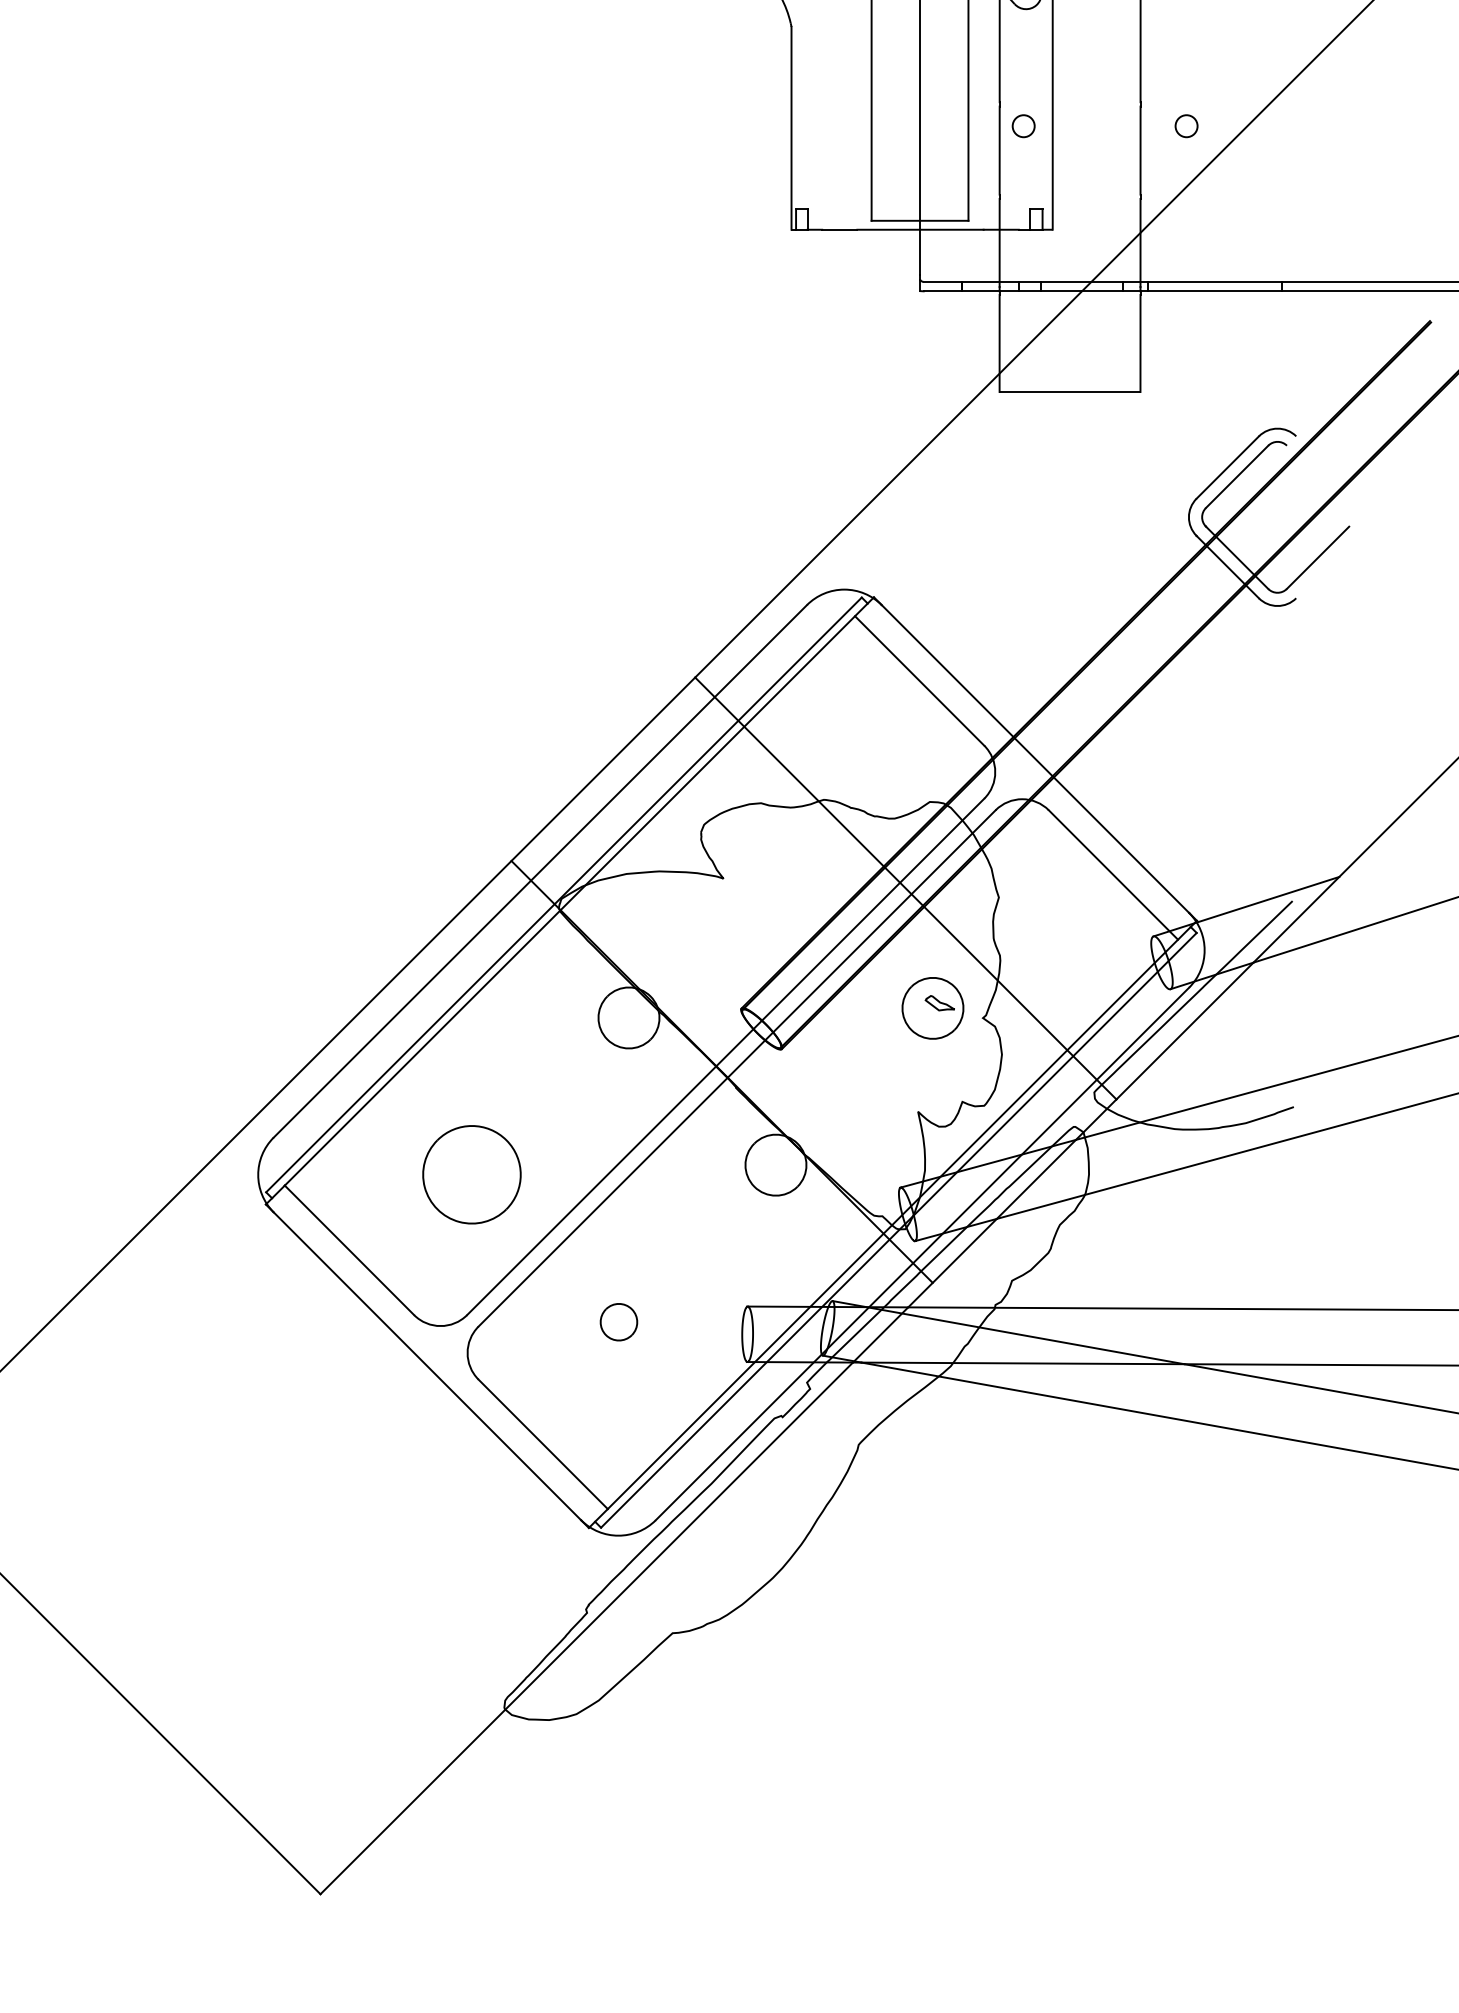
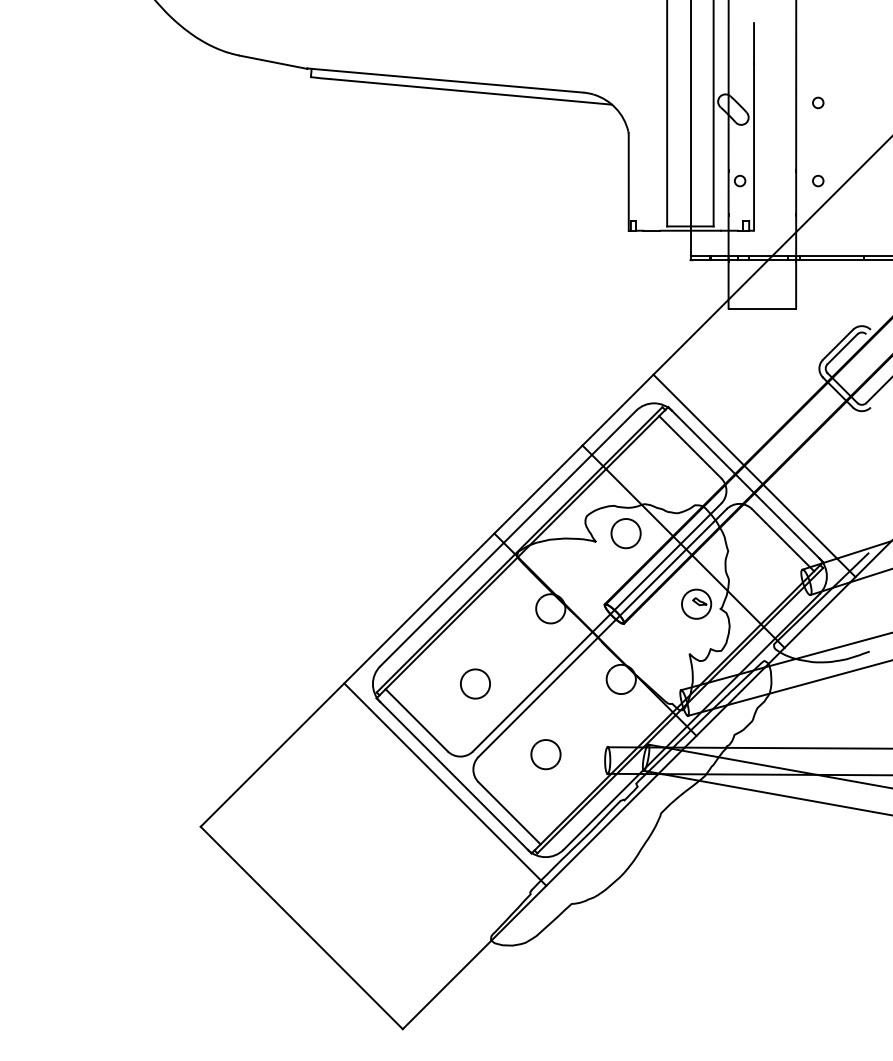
line: (1053, 740) -> (754, 475), added
part: (784, 860) -> (625, 533), added
part: (472, 1173) -> (475, 683), size x0.62
part: (617, 1321) -> (545, 754), size x1.67
line: (409, 1384) -> (445, 784), added

